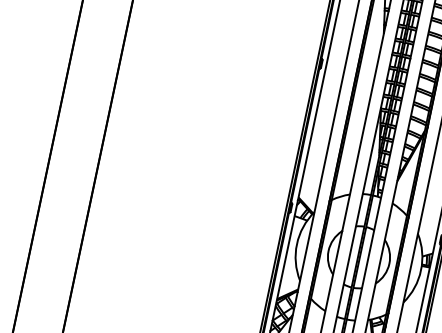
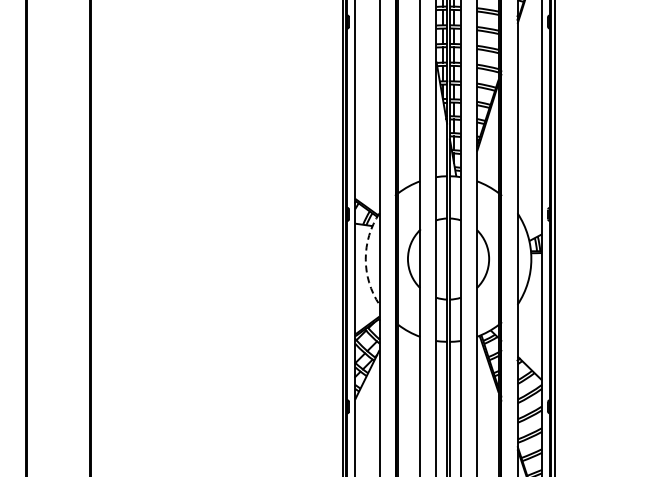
arc: (296, 244) -> (365, 259), solid -> dashed

